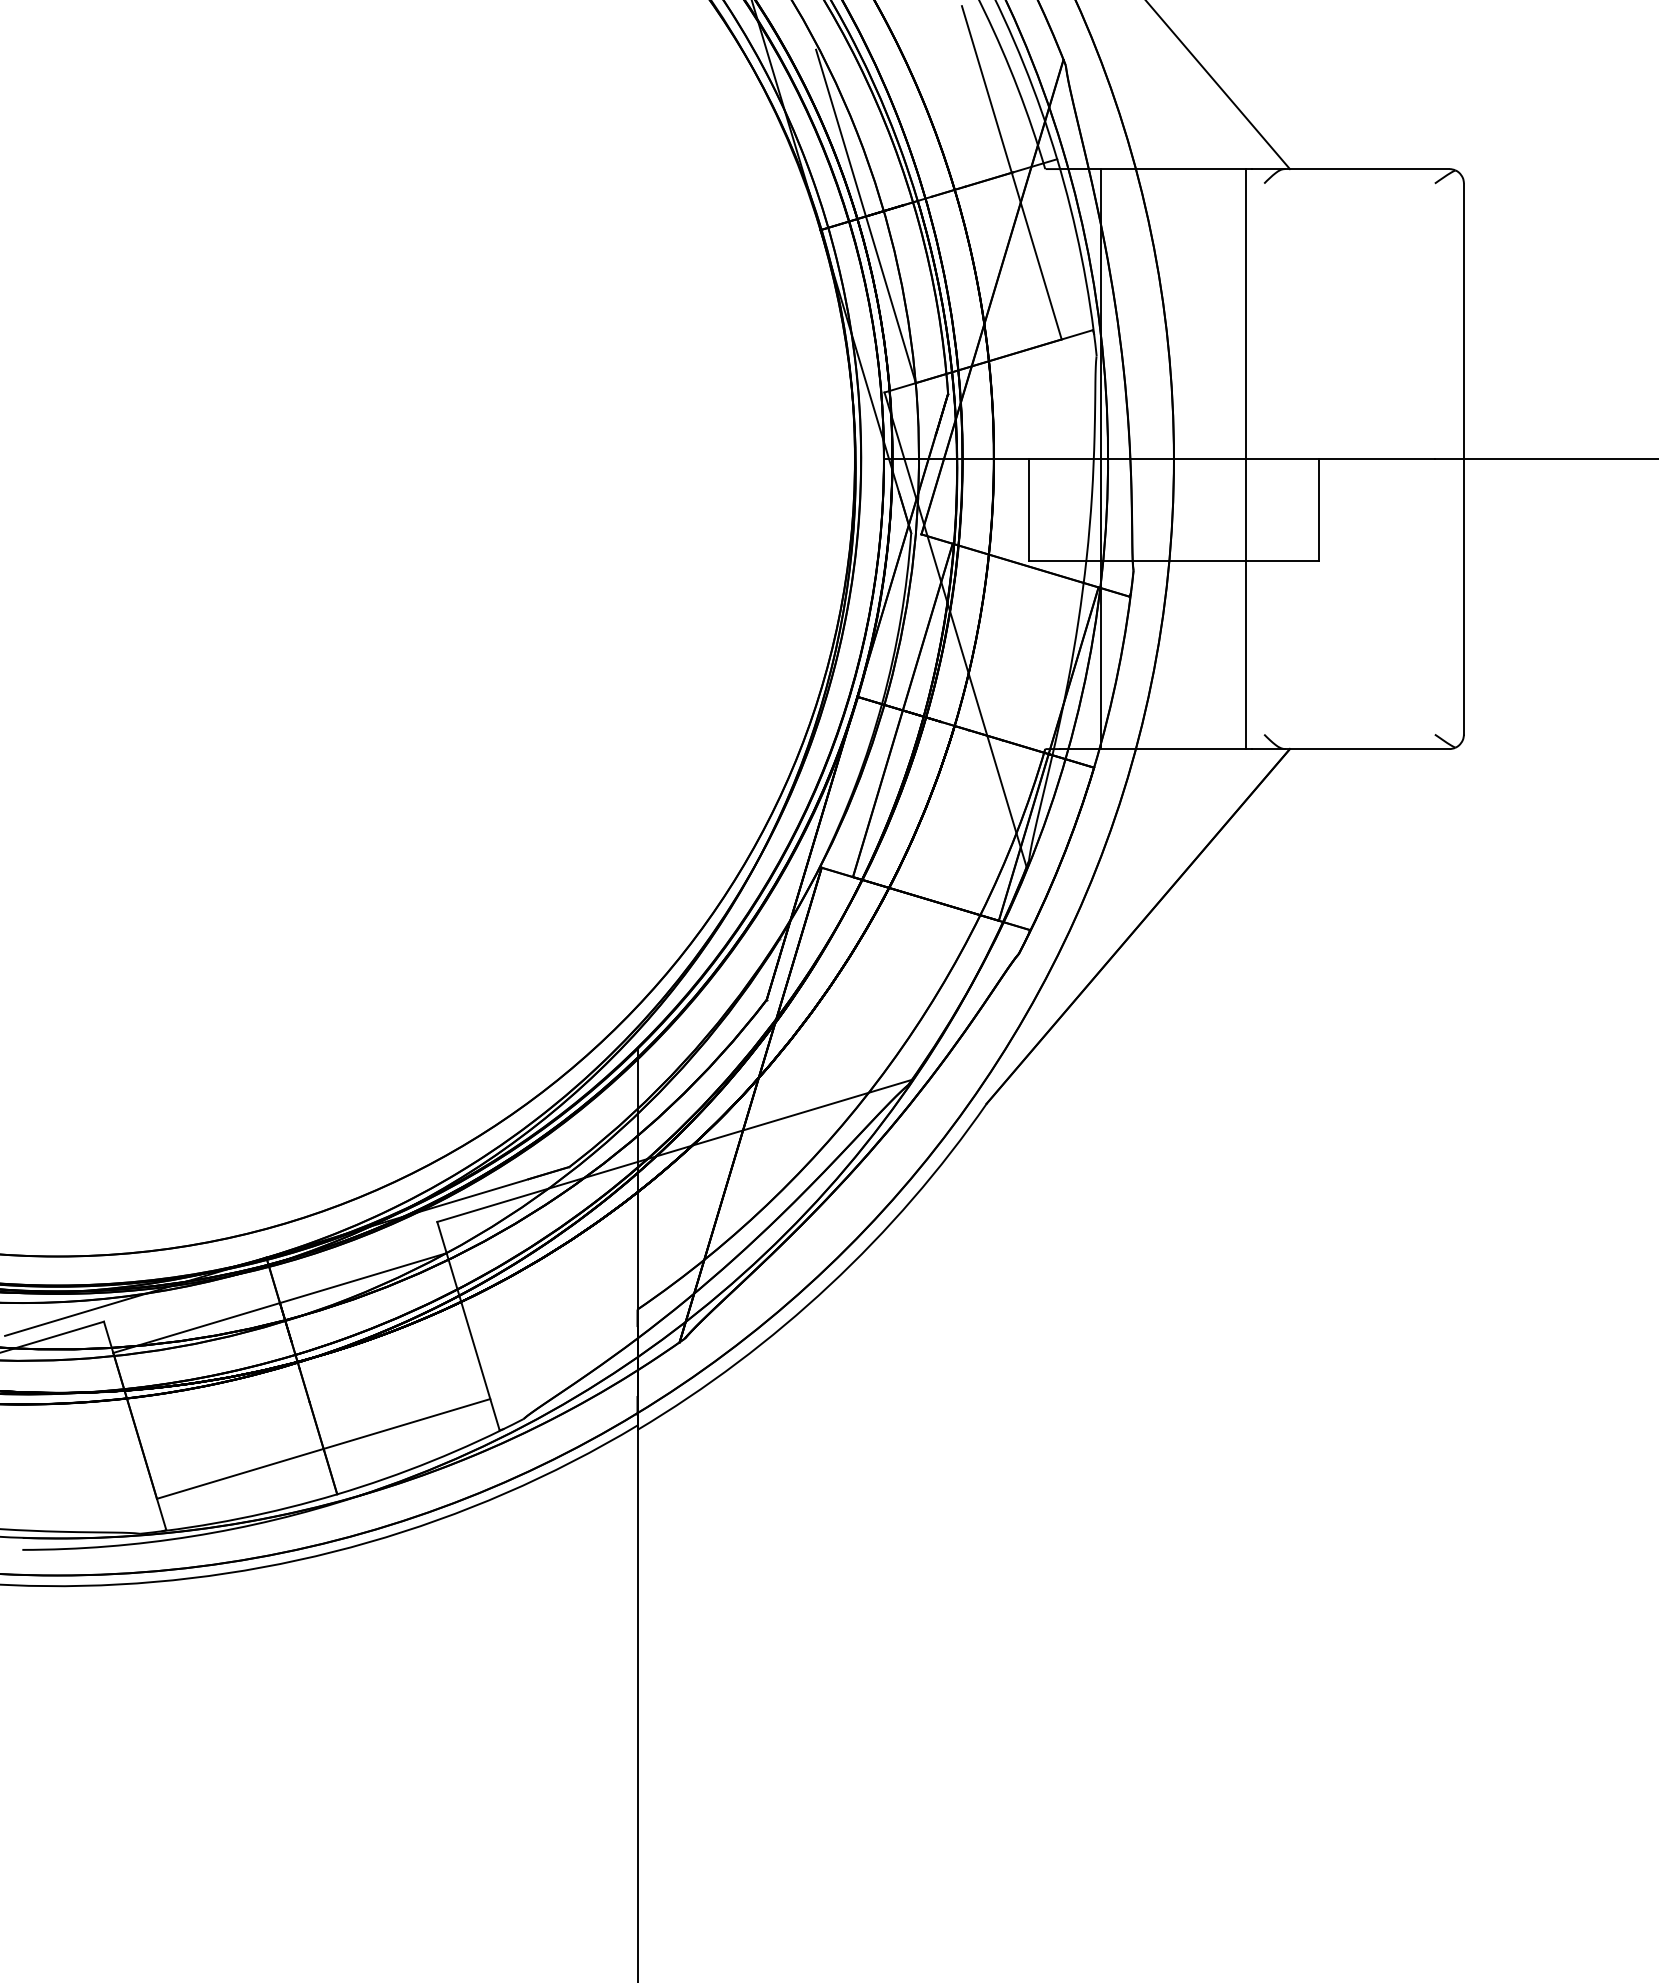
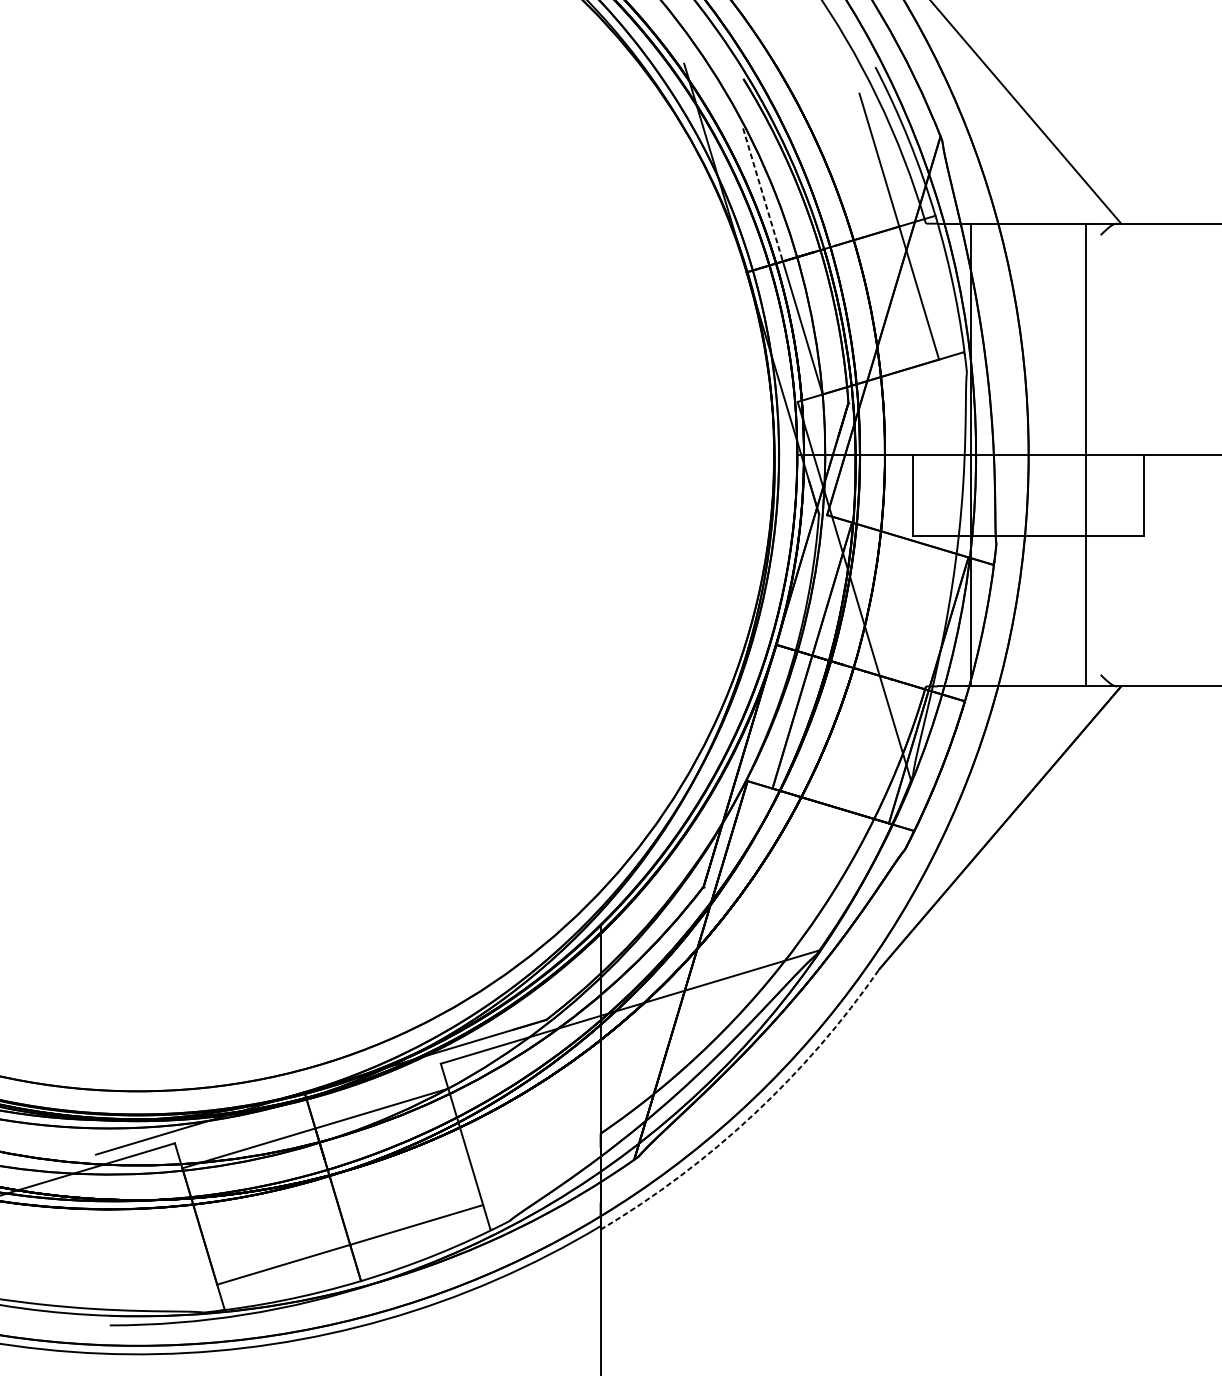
line: (841, 133) -> (763, 195), solid -> dashed
arc: (829, 1285) -> (753, 1114), solid -> dashed

